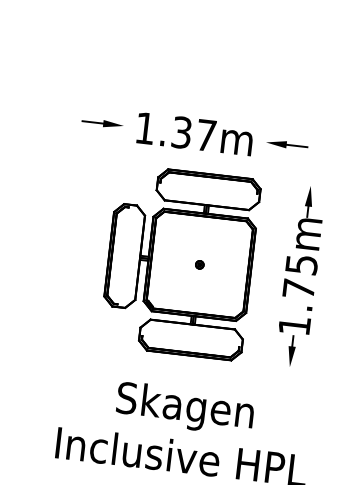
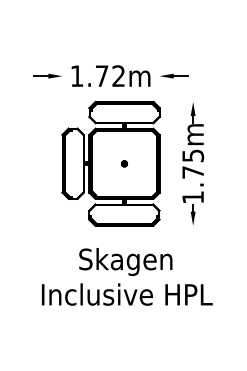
text: (192, 134) -> (109, 76), 1.37m -> 1.72m

